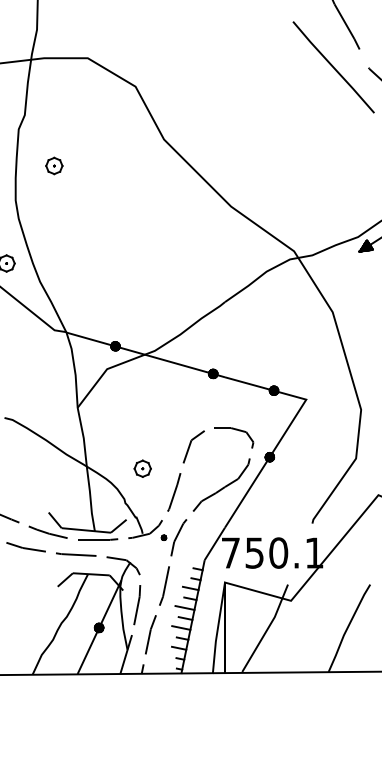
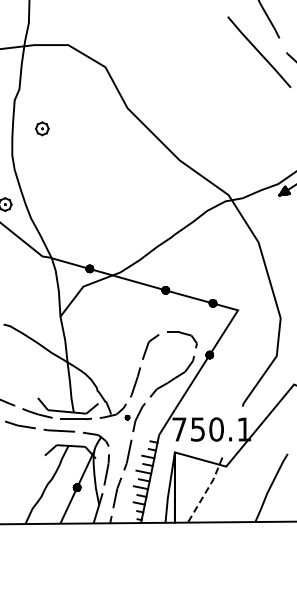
part: (142, 468) -> (110, 363), removed
line: (268, 627) -> (208, 487), solid -> dashed

